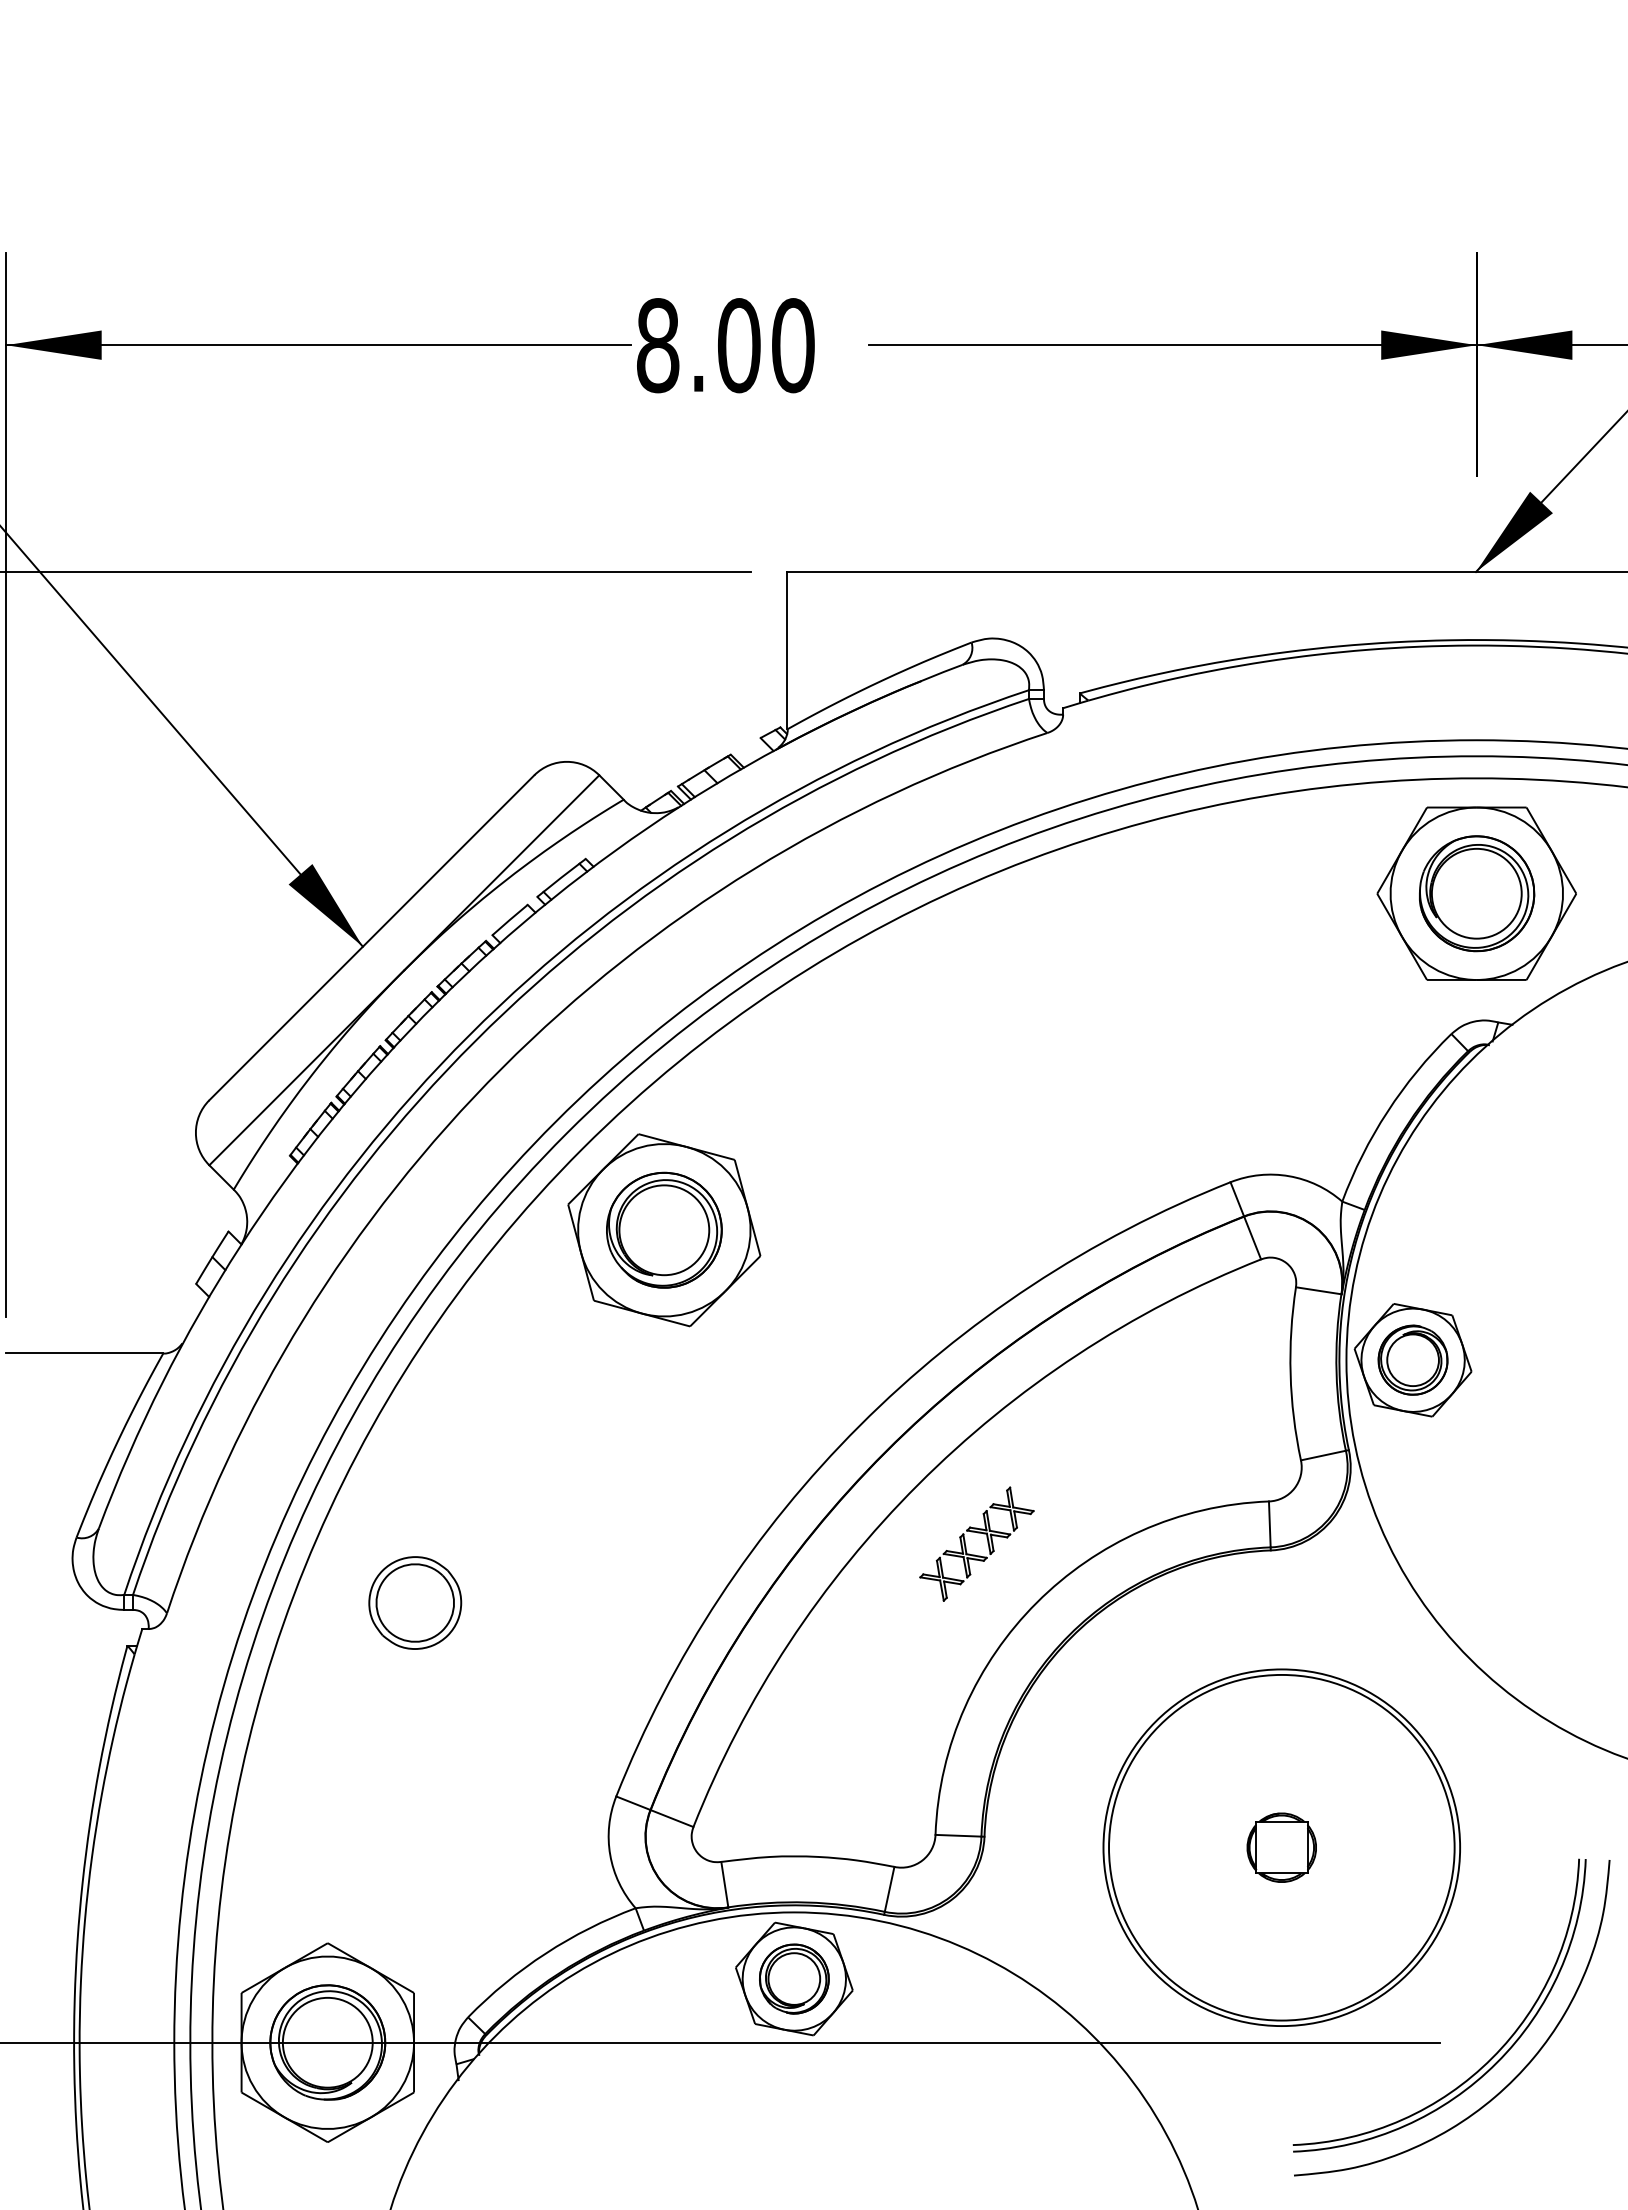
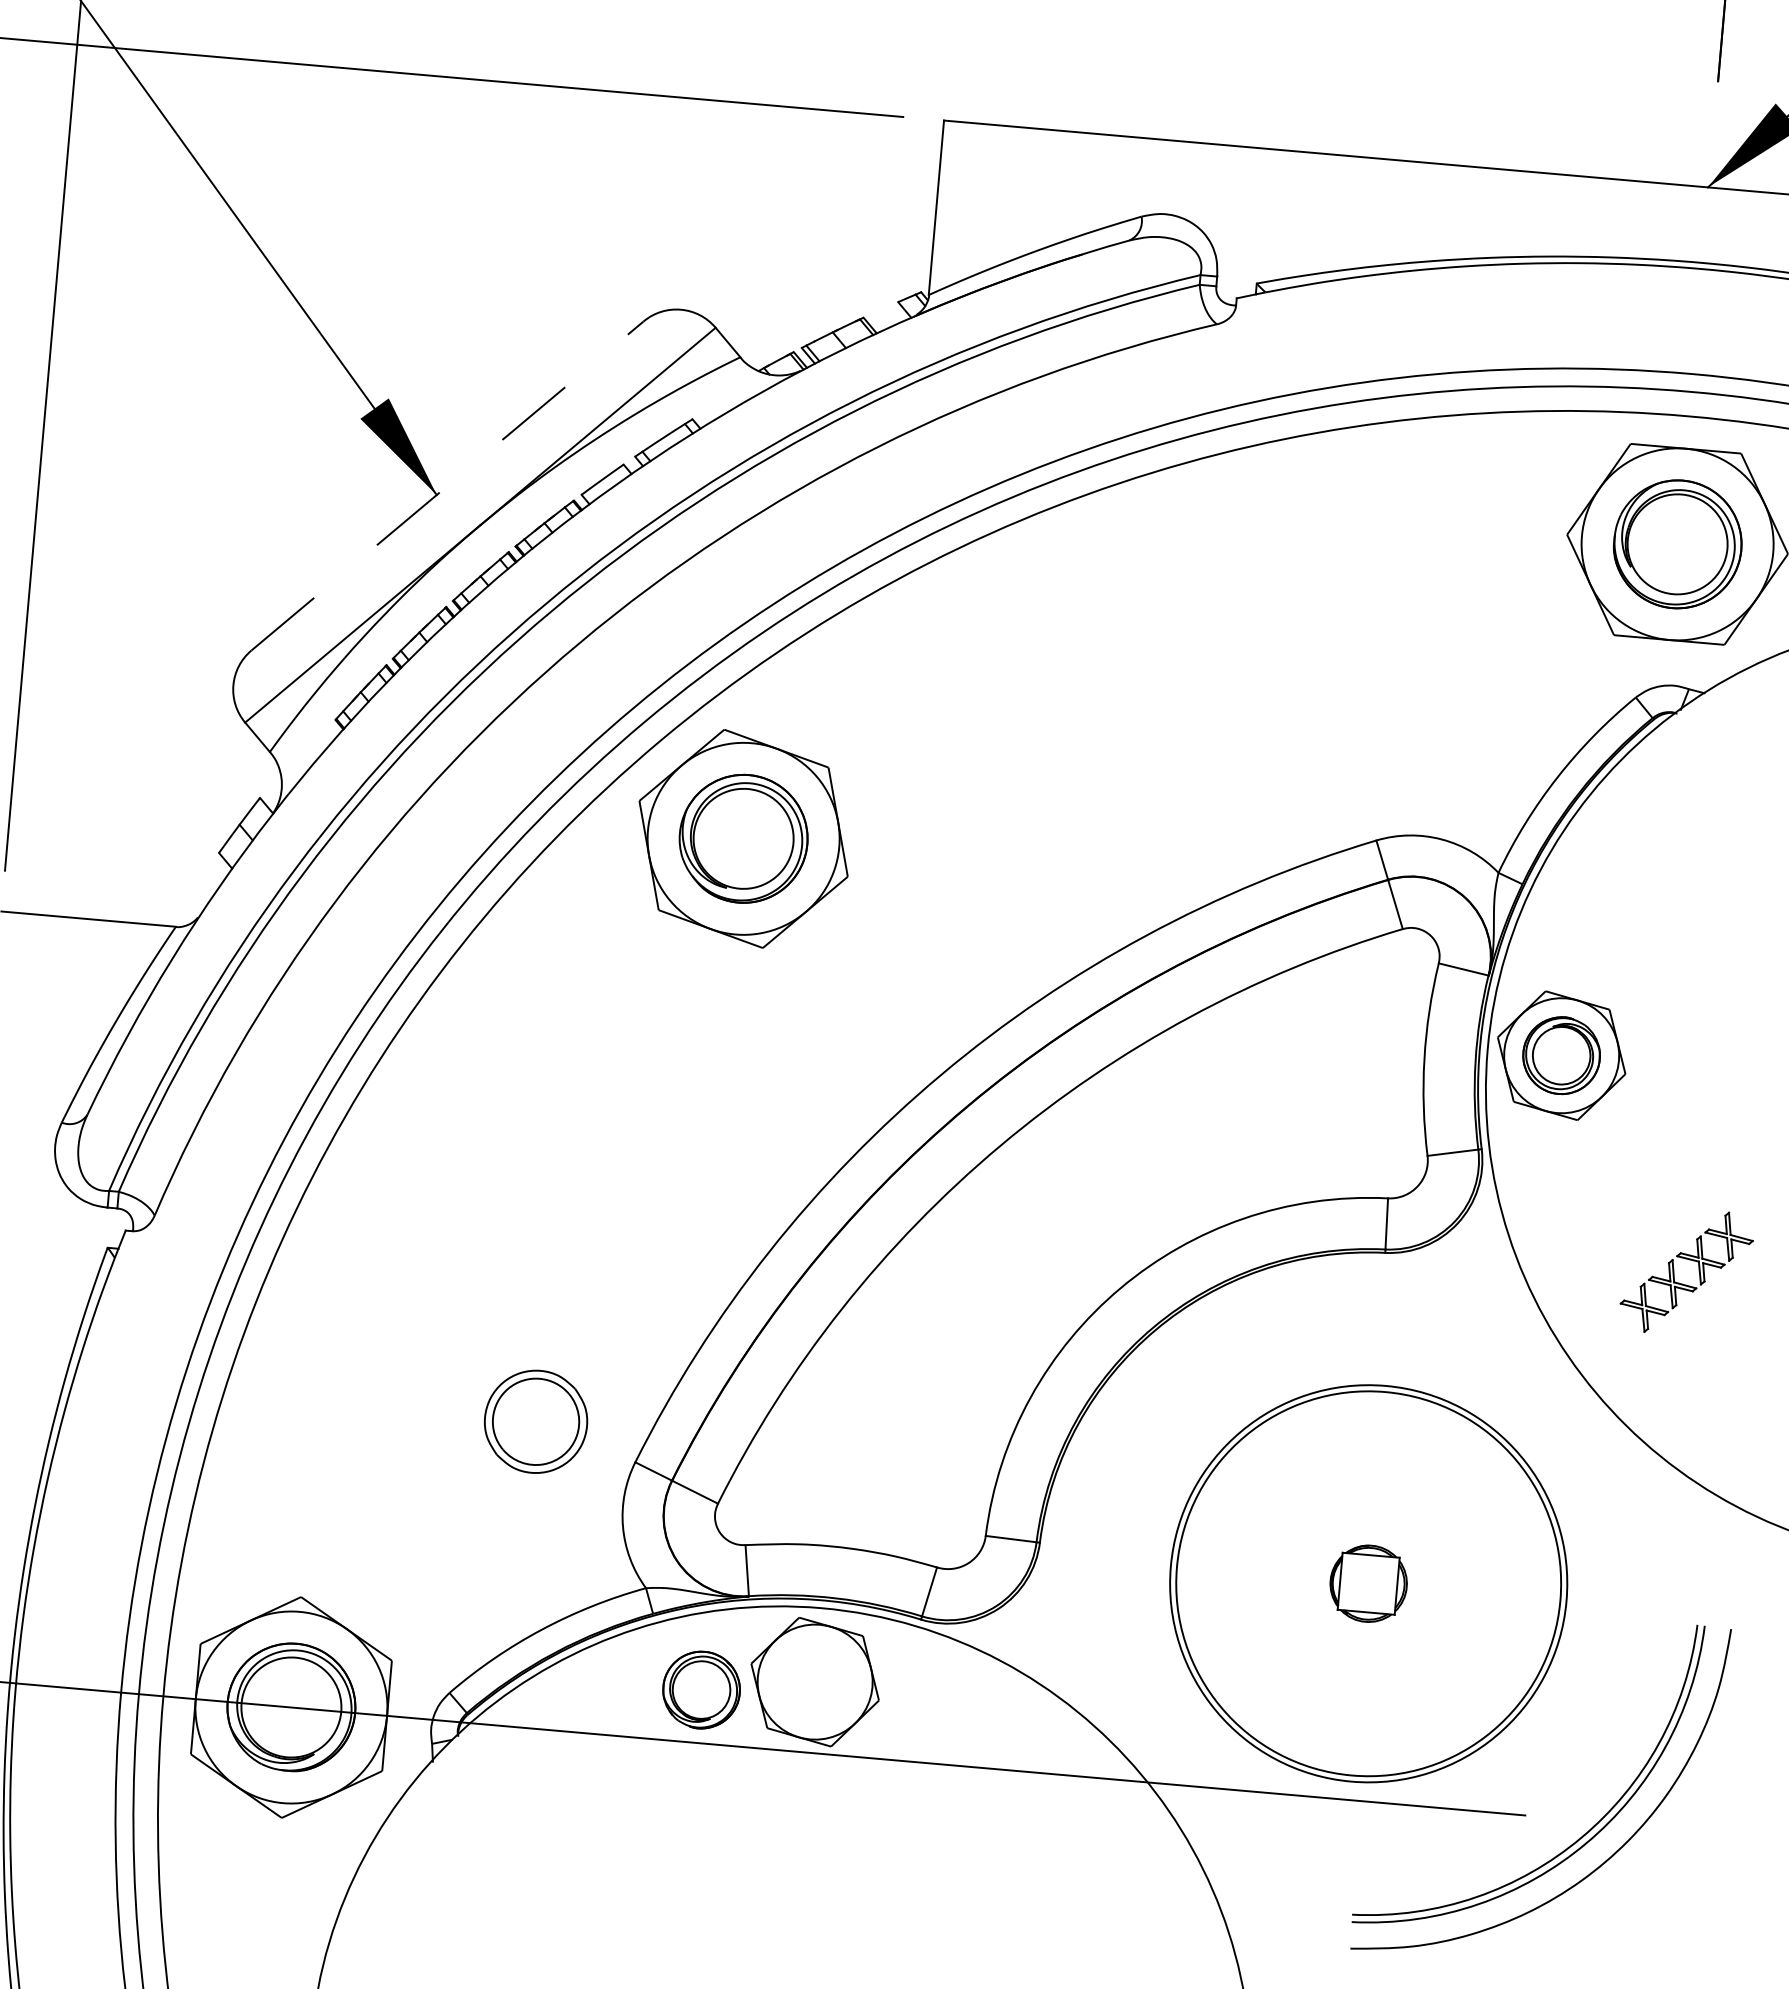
line: (371, 937) -> (447, 485), solid -> dashed
part: (977, 1533) -> (1688, 1260), moved
part: (415, 1602) -> (536, 1421), moved
part: (794, 1978) -> (701, 1689), moved

